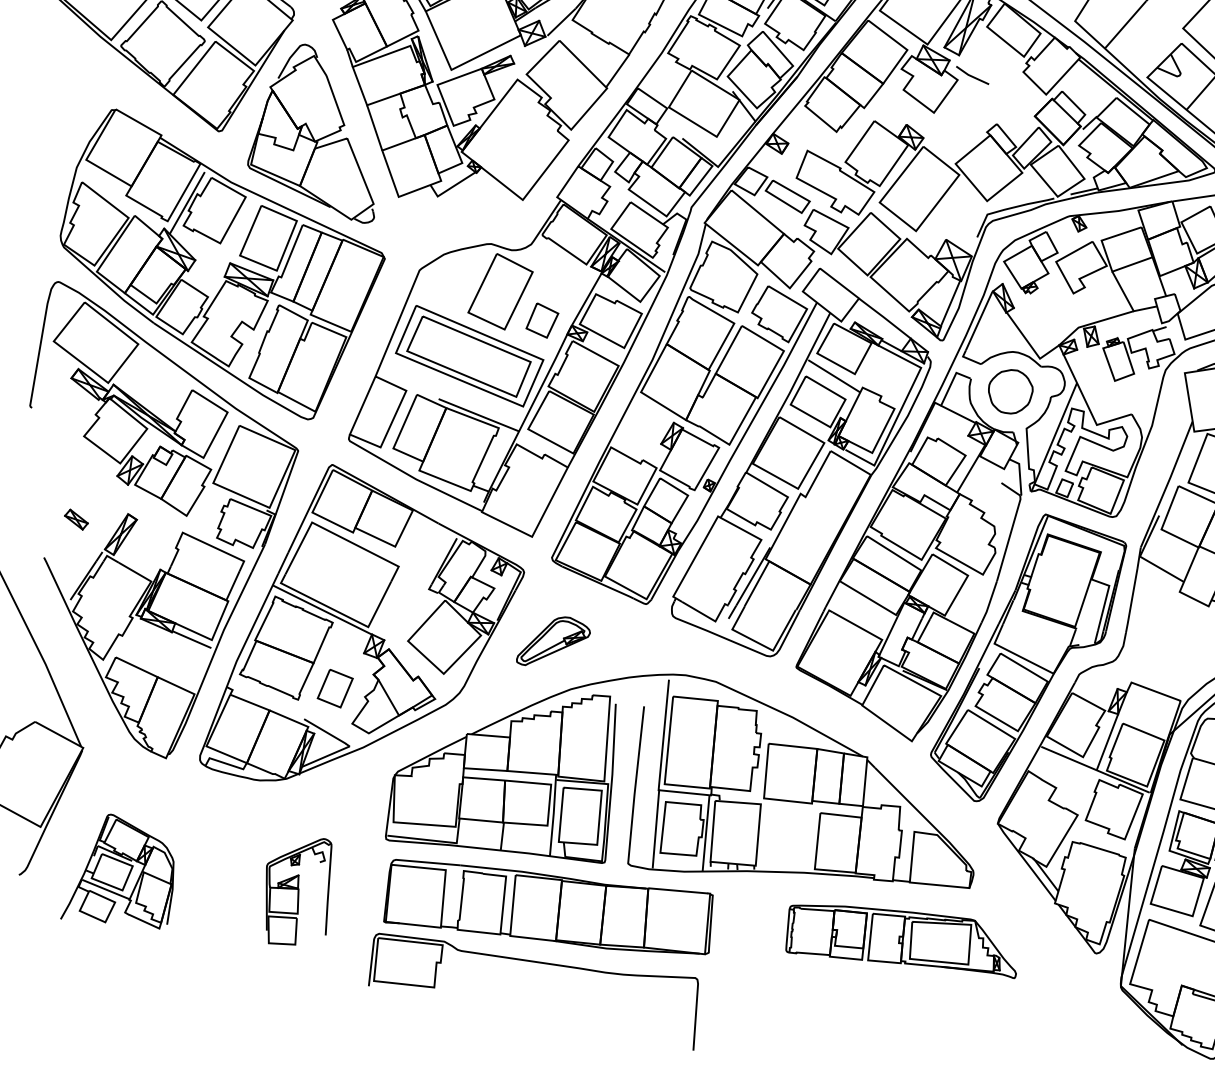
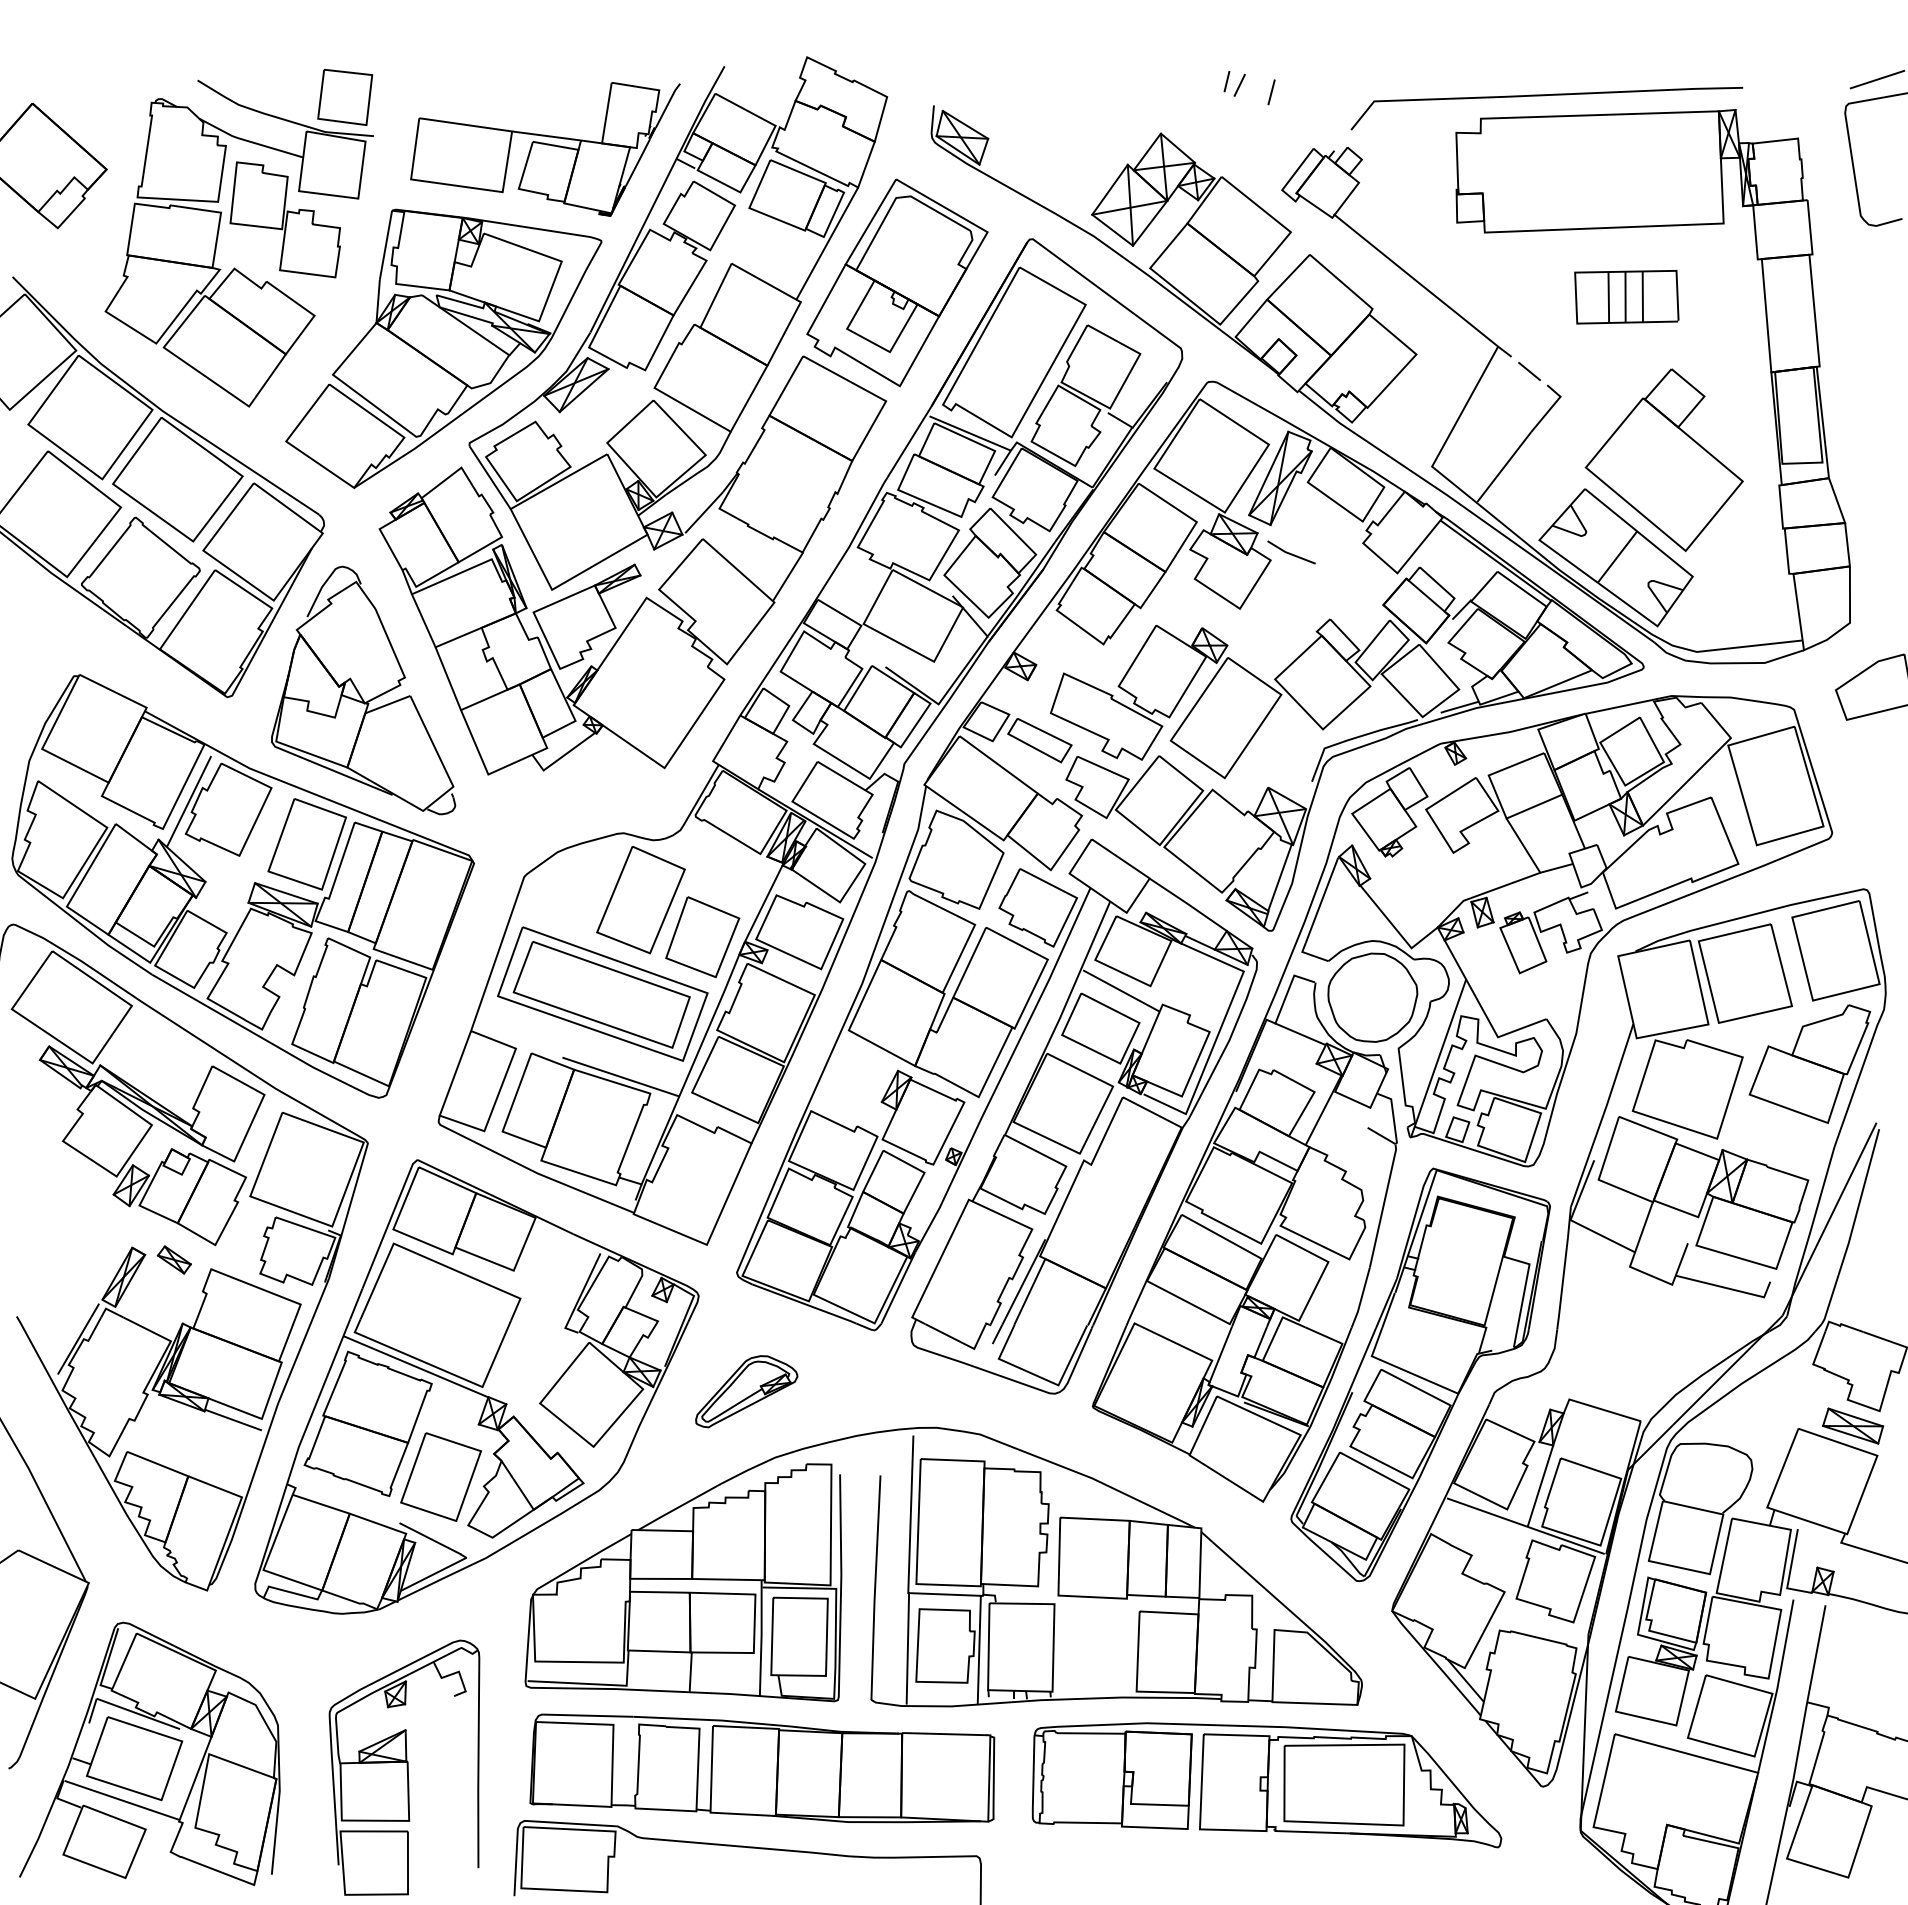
part: (542, 320) -> (702, 937), size x1.67
part: (1010, 391) -> (1372, 997), size x1.43
part: (75, 519) -> (173, 1259), moved
part: (334, 688) -> (440, 1476), size x1.67
part: (118, 870) -> (149, 1753), size x1.67
part: (297, 891) -> (404, 1767), size x1.67
part: (902, 940) -> (1266, 1785), size x1.43

